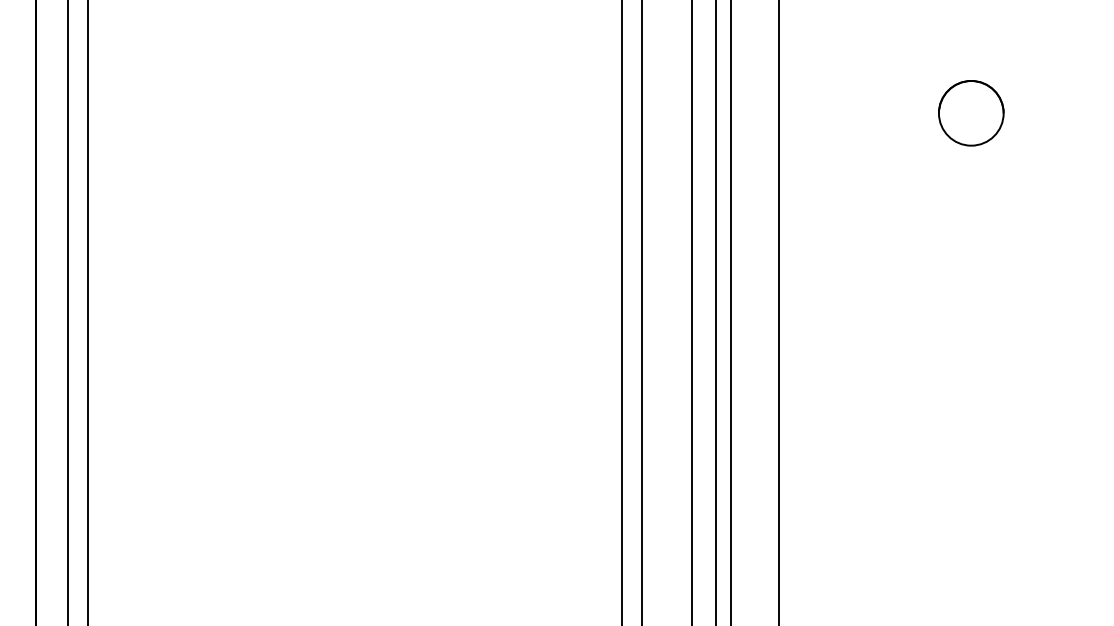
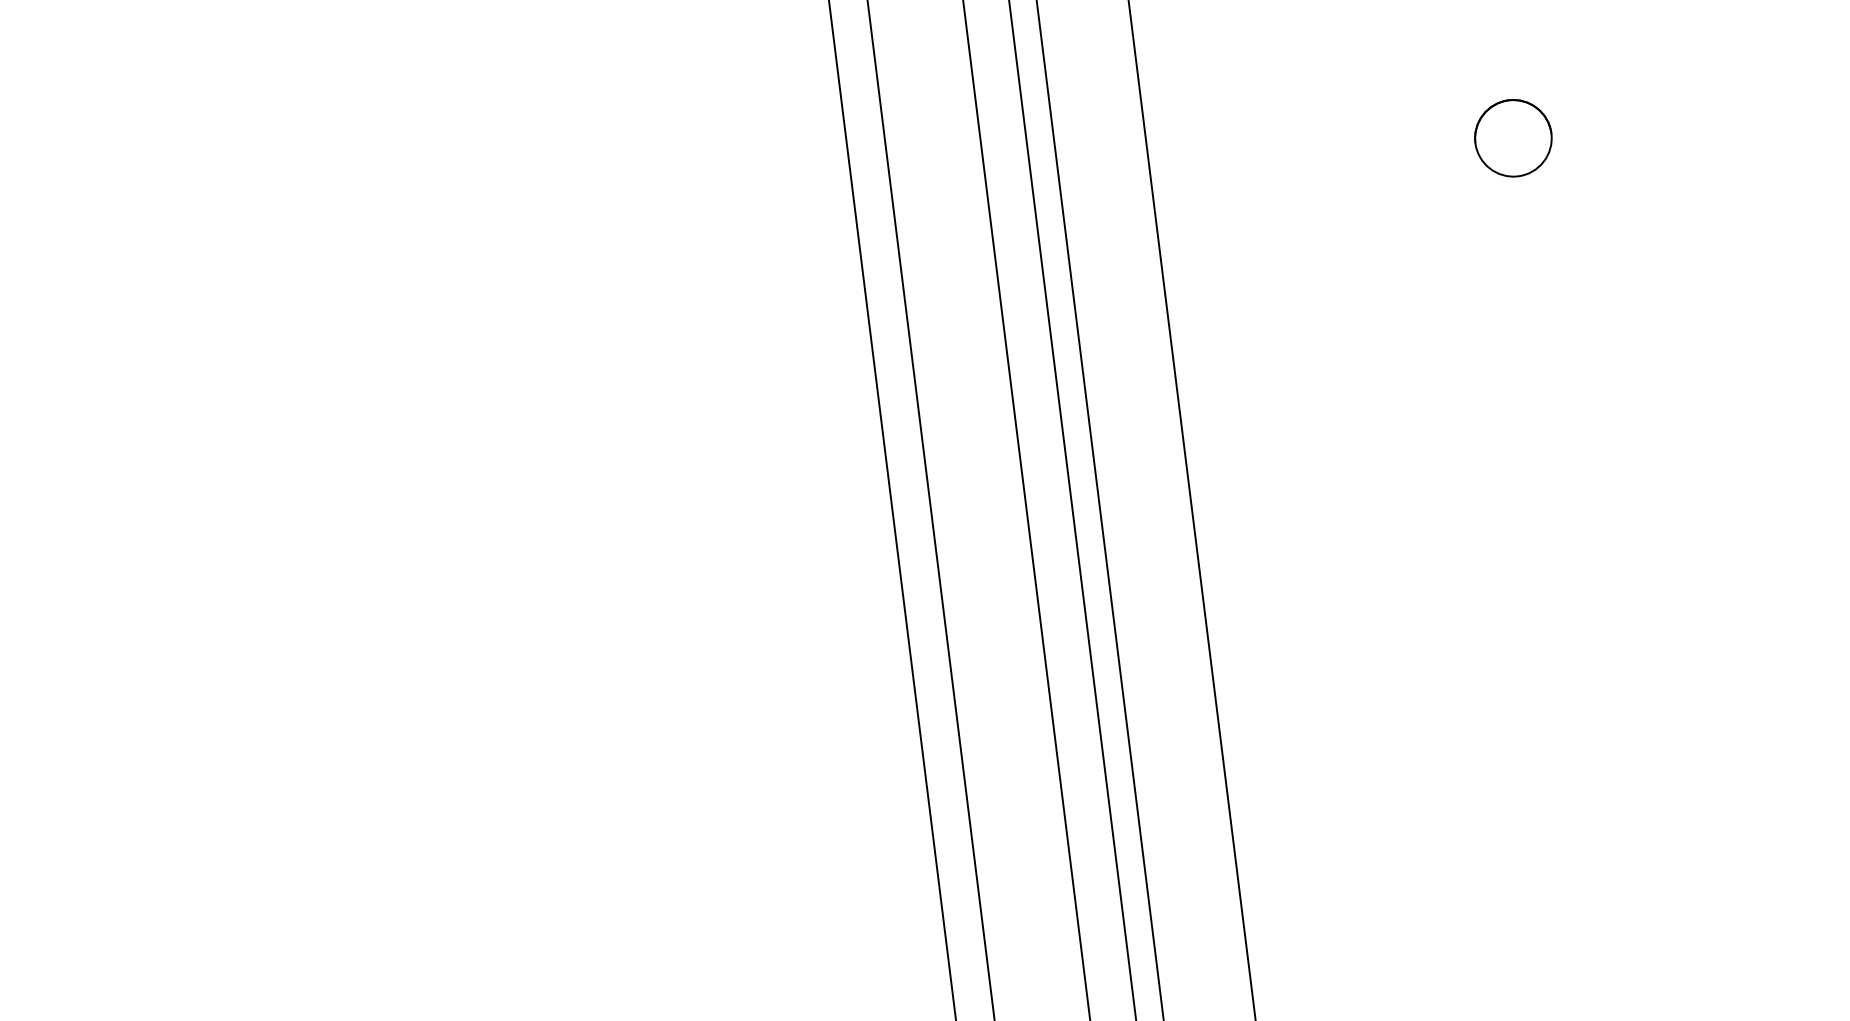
circle: (971, 113) -> (1513, 138), size x0.62

